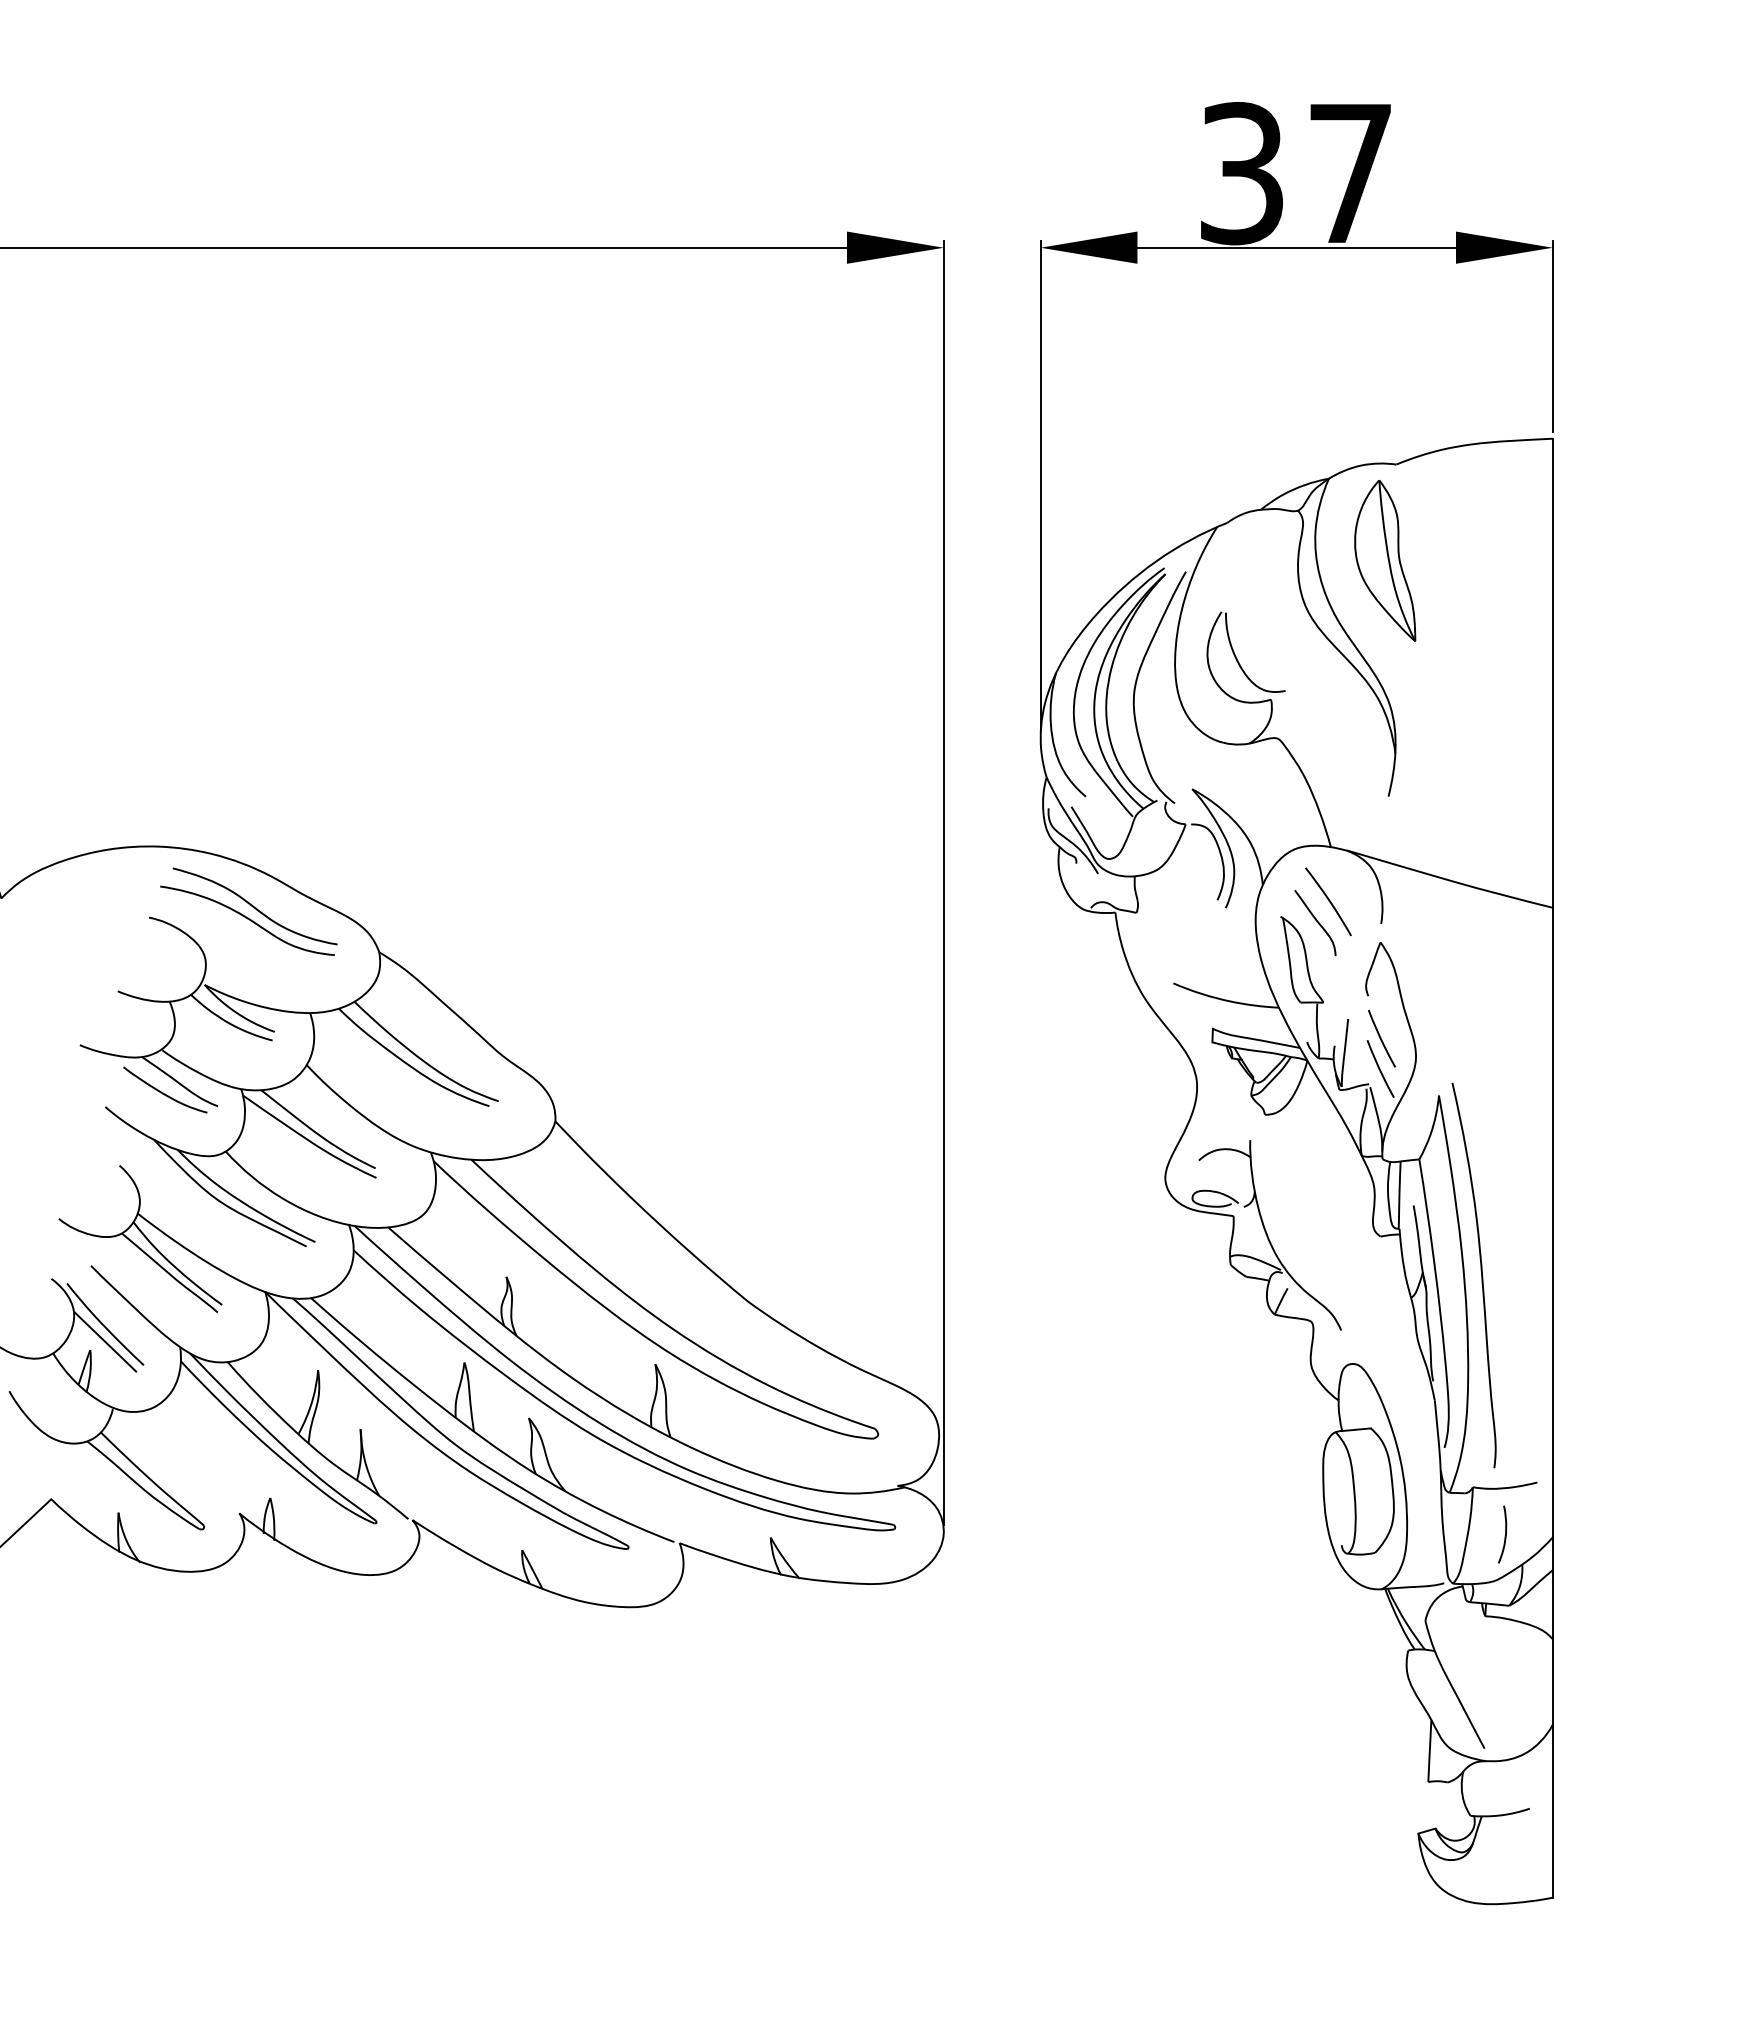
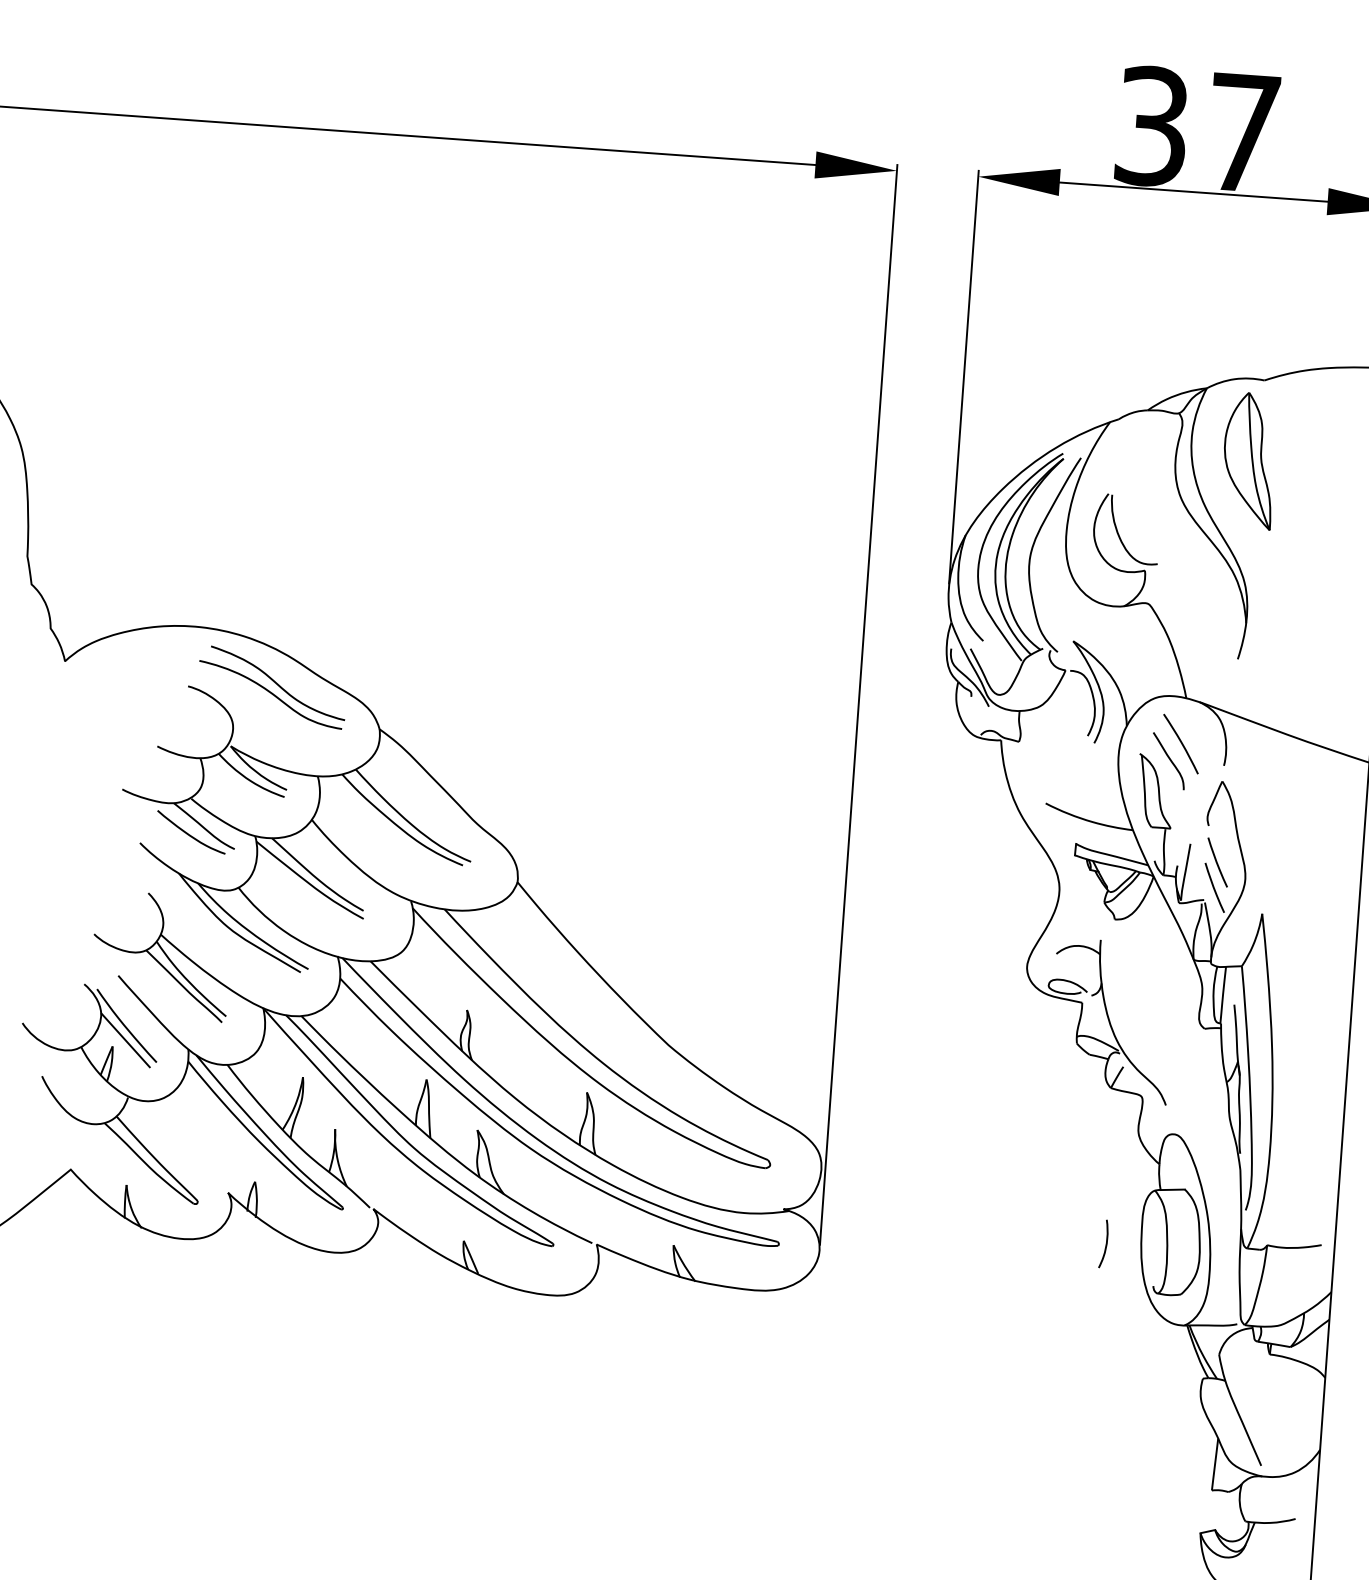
curve: (1481, 1275) -> (1287, 1067), removed
curve: (1504, 1535) -> (1105, 1244), moved

